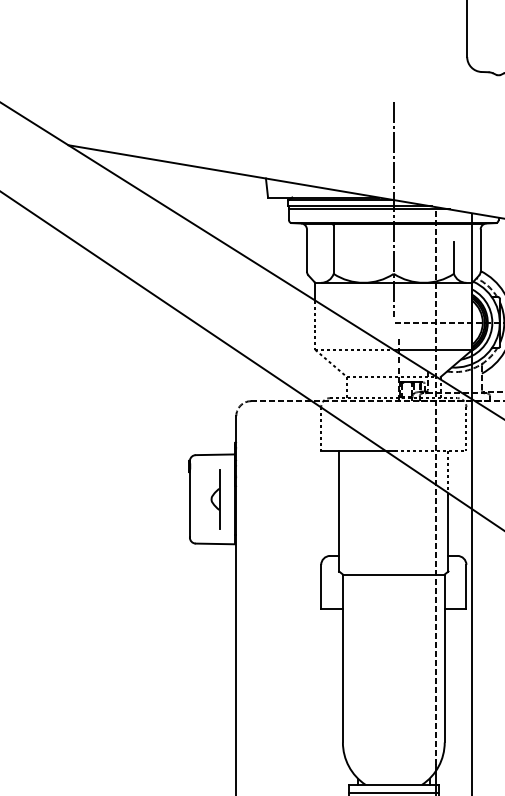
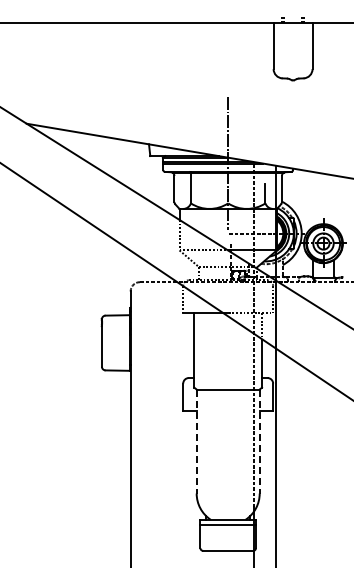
part: (215, 498) -> (117, 342), removed
line: (342, 660) -> (196, 442), solid -> dashed
line: (444, 660) -> (259, 442), solid -> dashed

